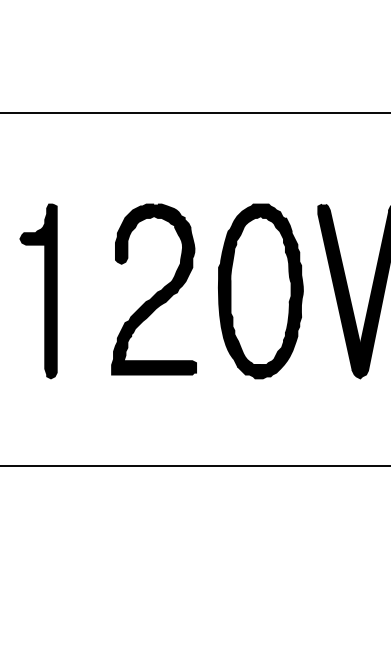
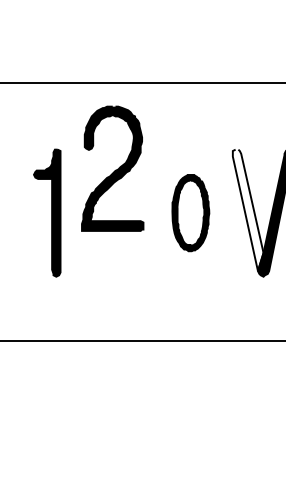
fill: (338, 287) -> (247, 210), removed
part: (153, 289) -> (112, 168), moved
part: (38, 290) -> (47, 212), moved
part: (260, 290) -> (190, 212), size x0.6

